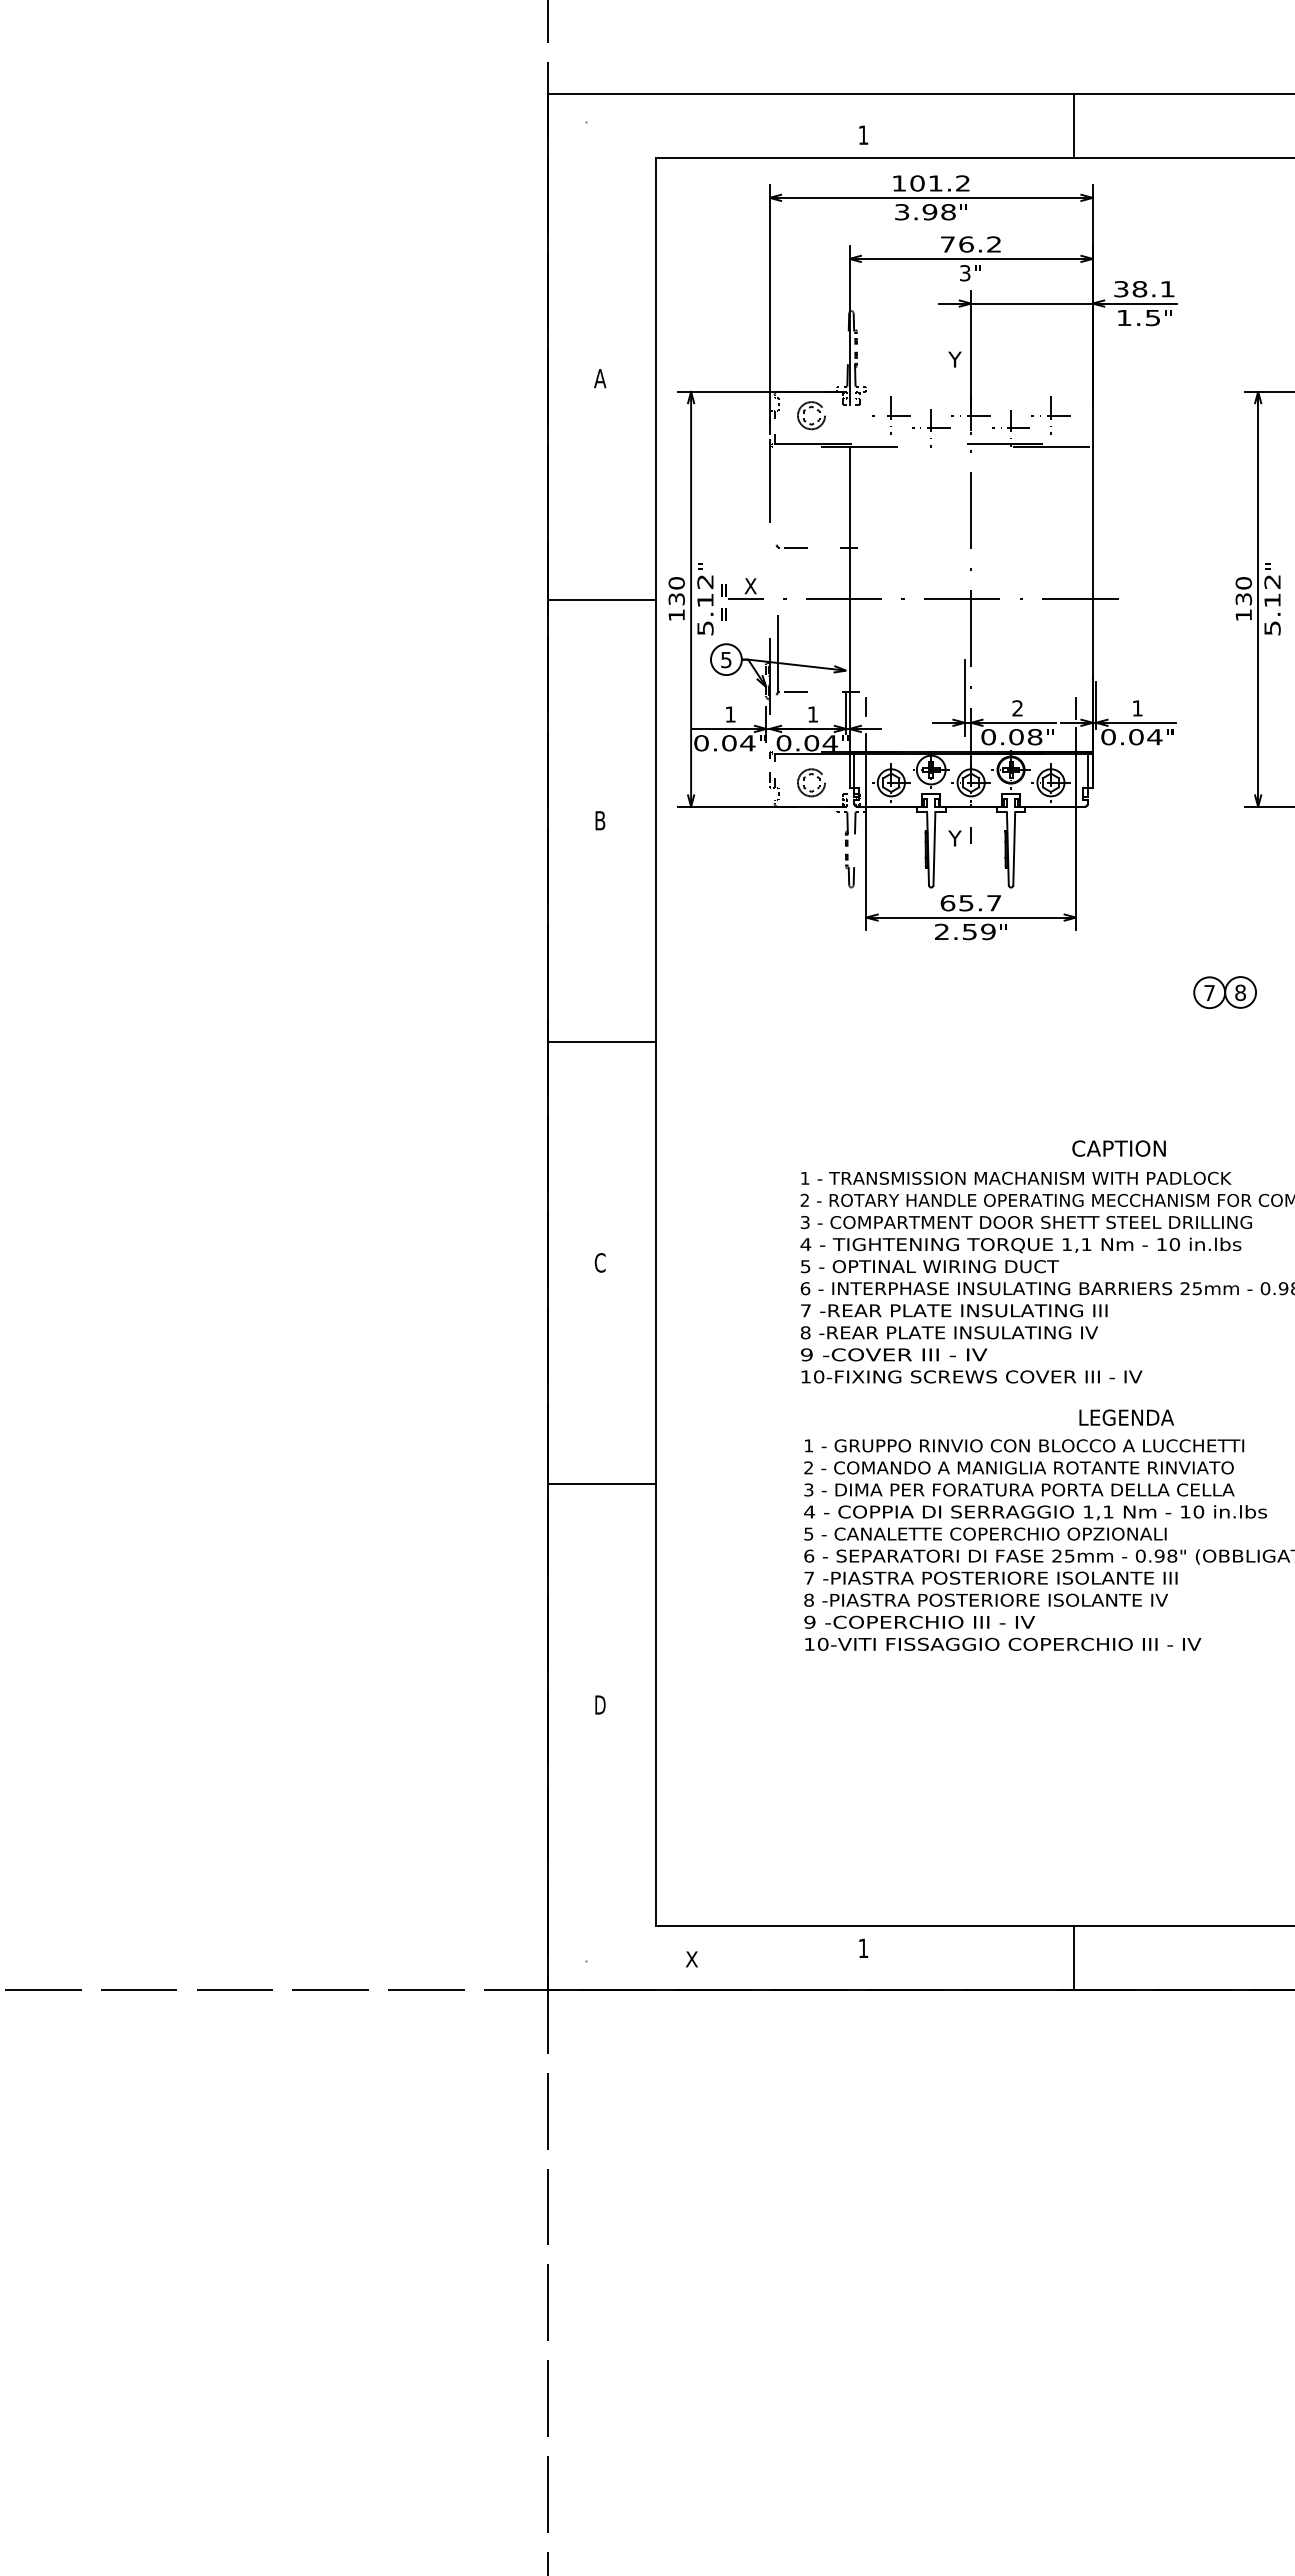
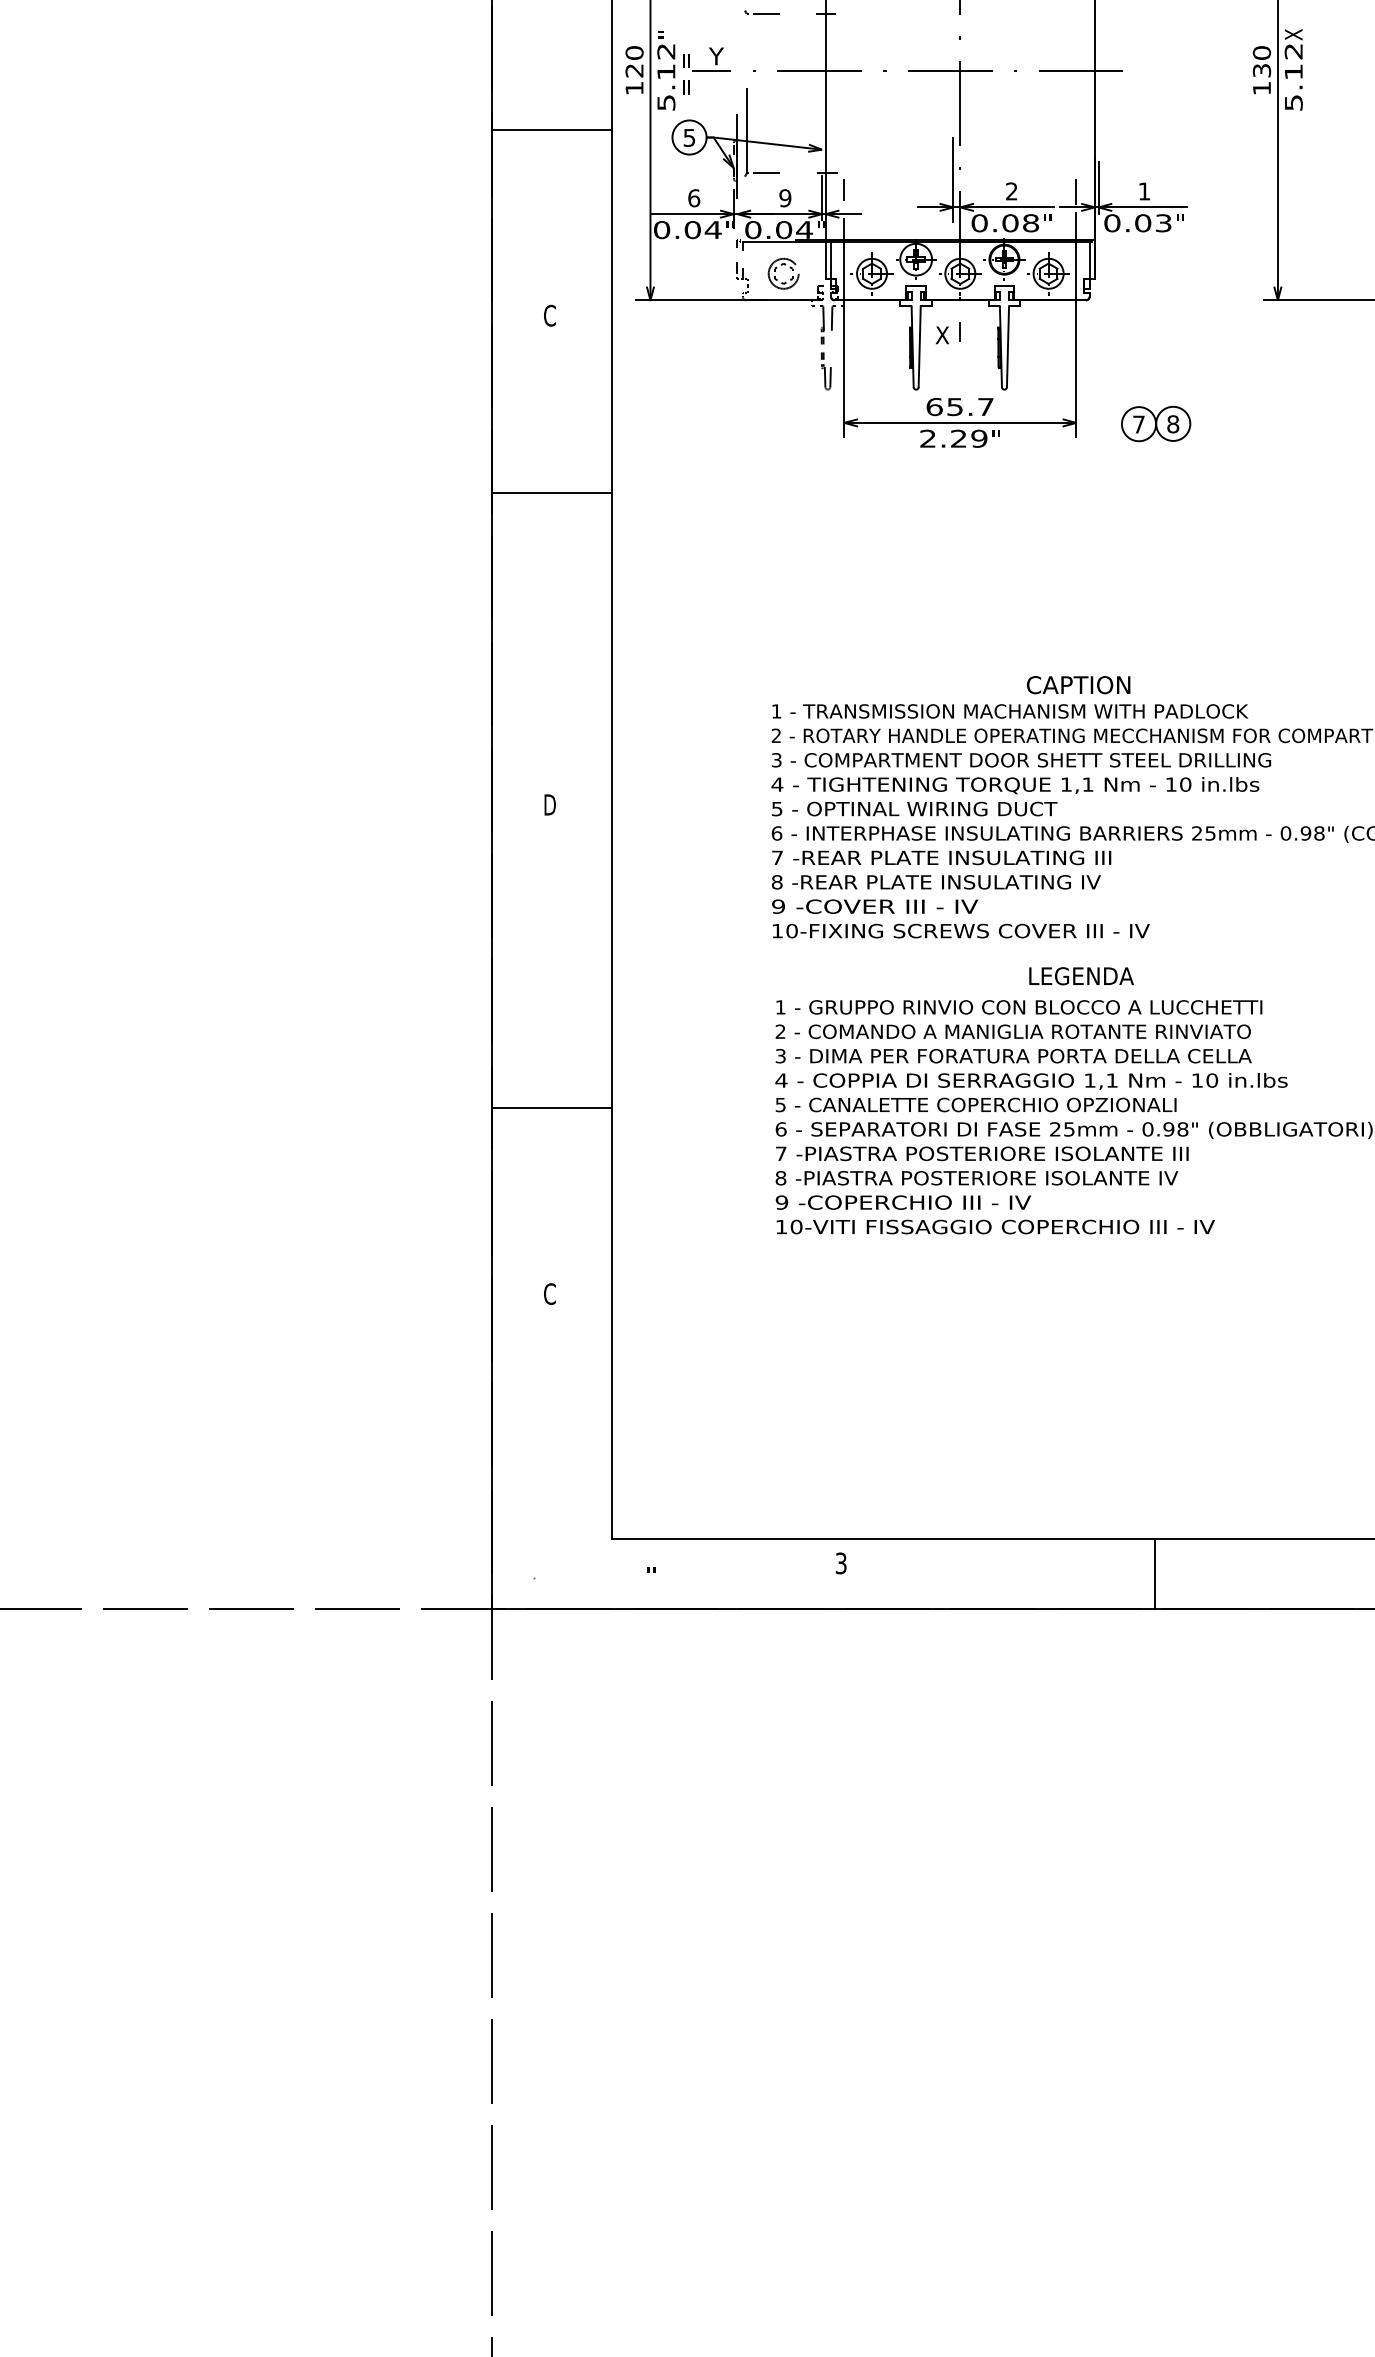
text: (1272, 566) -> (1293, 34), " -> X
text: (750, 586) -> (716, 56), X -> Y
line: (601, 599) -> (551, 129), moved
text: (676, 599) -> (634, 70), 130 -> 120
text: (730, 714) -> (694, 198), 1 -> 6
text: (812, 714) -> (784, 198), 1 -> 9
text: (1154, 737) -> (1163, 223), 0.04 -> 0.03
text: (599, 820) -> (549, 315), B -> C
text: (954, 838) -> (941, 335), Y -> X
text: (969, 931) -> (958, 438), 2.59 -> 2.29
part: (1224, 992) -> (1155, 423), moved
line: (601, 1041) -> (551, 492), moved
text: (1118, 1148) -> (1077, 685), moved
text: (599, 1262) -> (549, 804), C -> D
text: (1126, 1417) -> (1081, 976), moved
line: (601, 1483) -> (551, 1107), moved
text: (599, 1704) -> (549, 1293), D -> C
text: (863, 1948) -> (841, 1563), 1 -> 3
line: (1074, 1957) -> (1155, 1573), moved
text: (691, 1959) -> (650, 1575), X -> "

